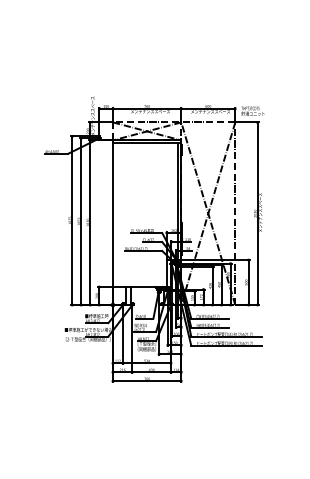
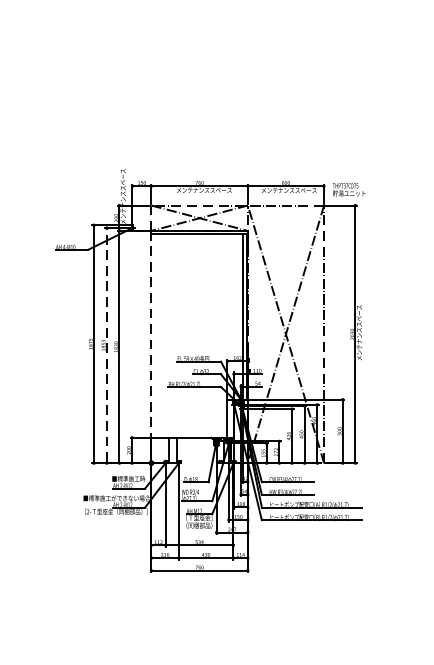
line: (112, 214) -> (150, 335), solid -> dashed
line: (81, 221) -> (107, 345), solid -> dashed

